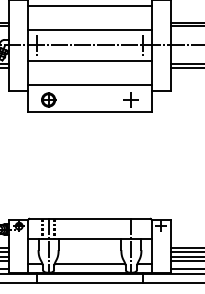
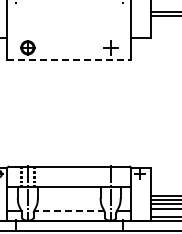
line: (89, 60) -> (68, 8), removed
line: (89, 84) -> (68, 32), removed
line: (90, 112) -> (69, 60), solid -> dashed
line: (89, 263) -> (68, 211), solid -> dashed

